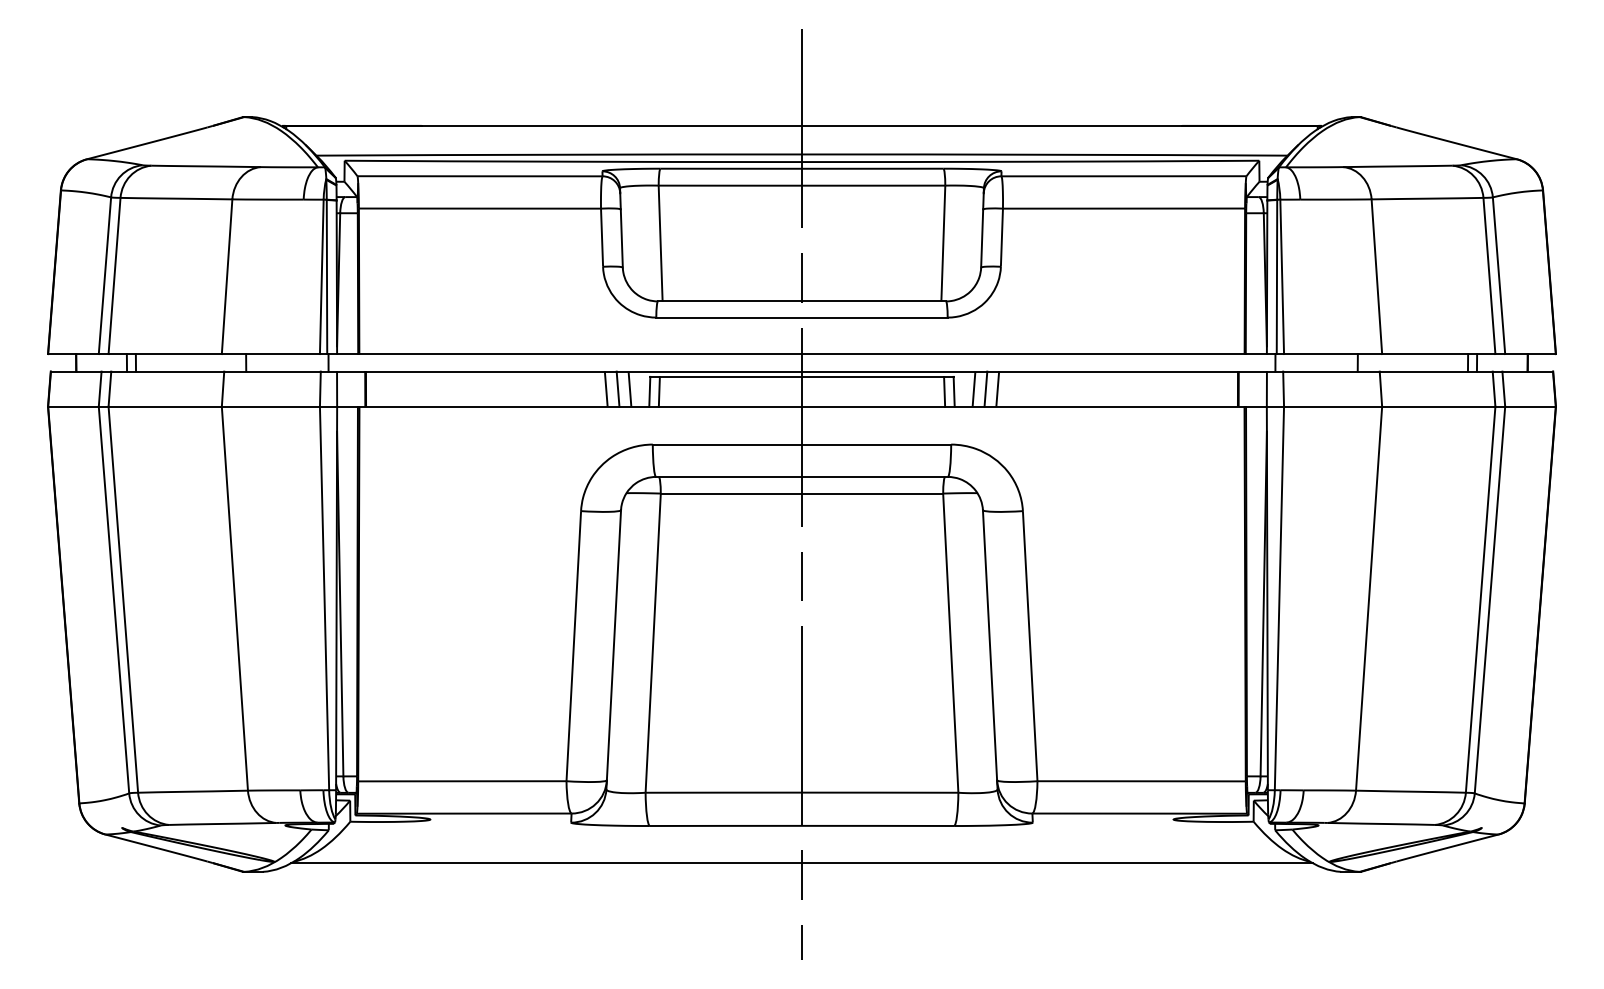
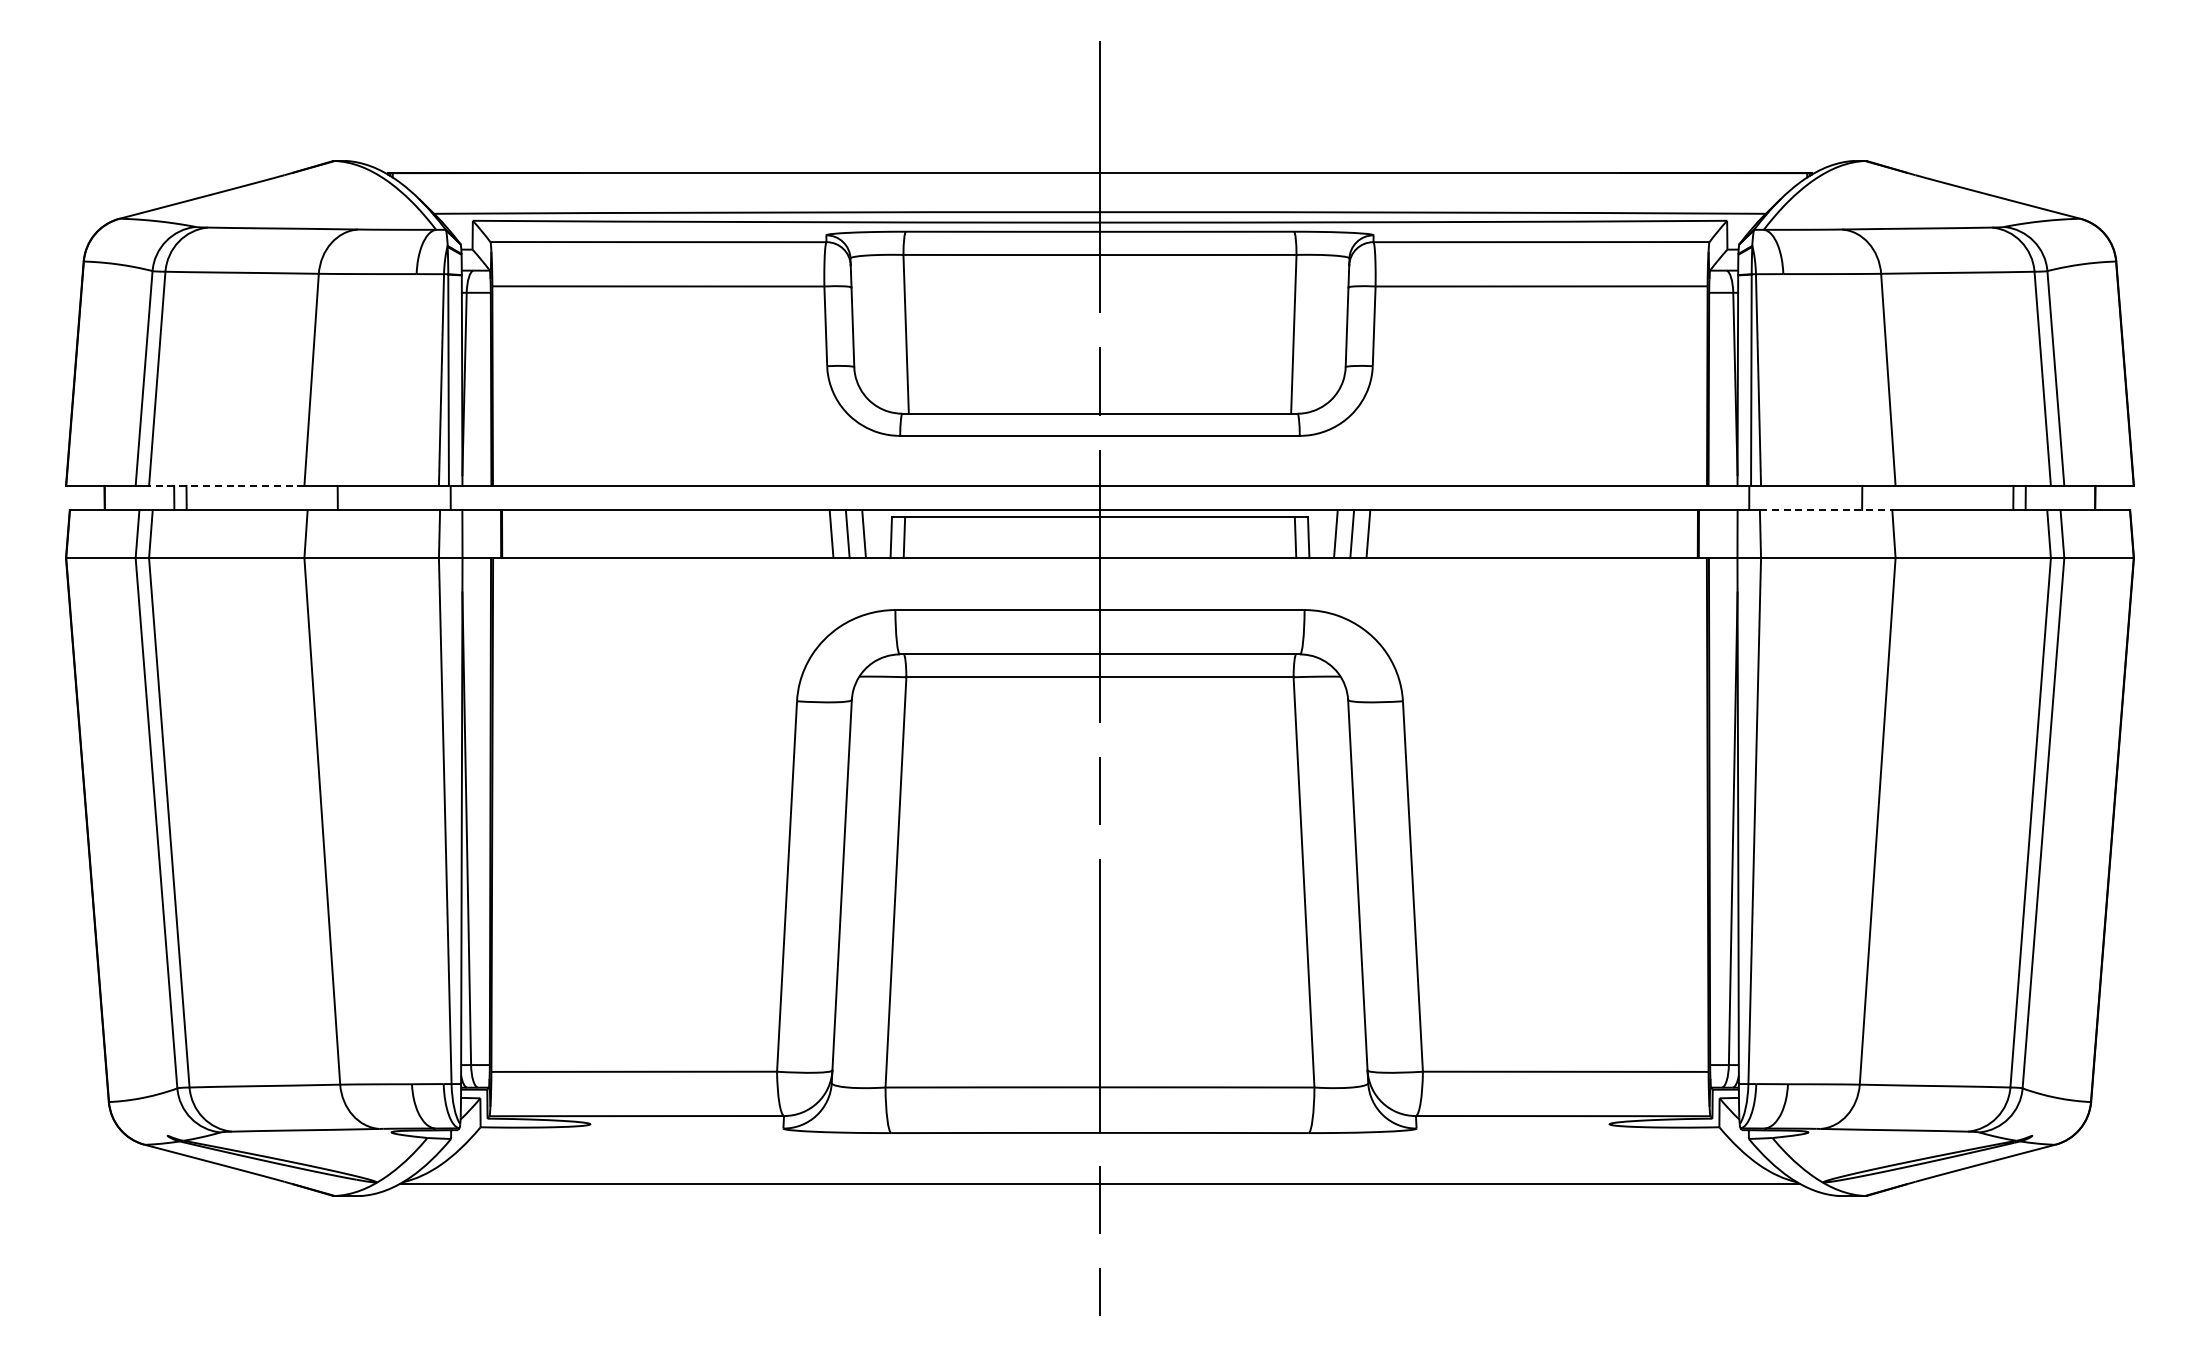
line: (165, 353) -> (226, 485), solid -> dashed
line: (1331, 371) -> (1826, 510), solid -> dashed

